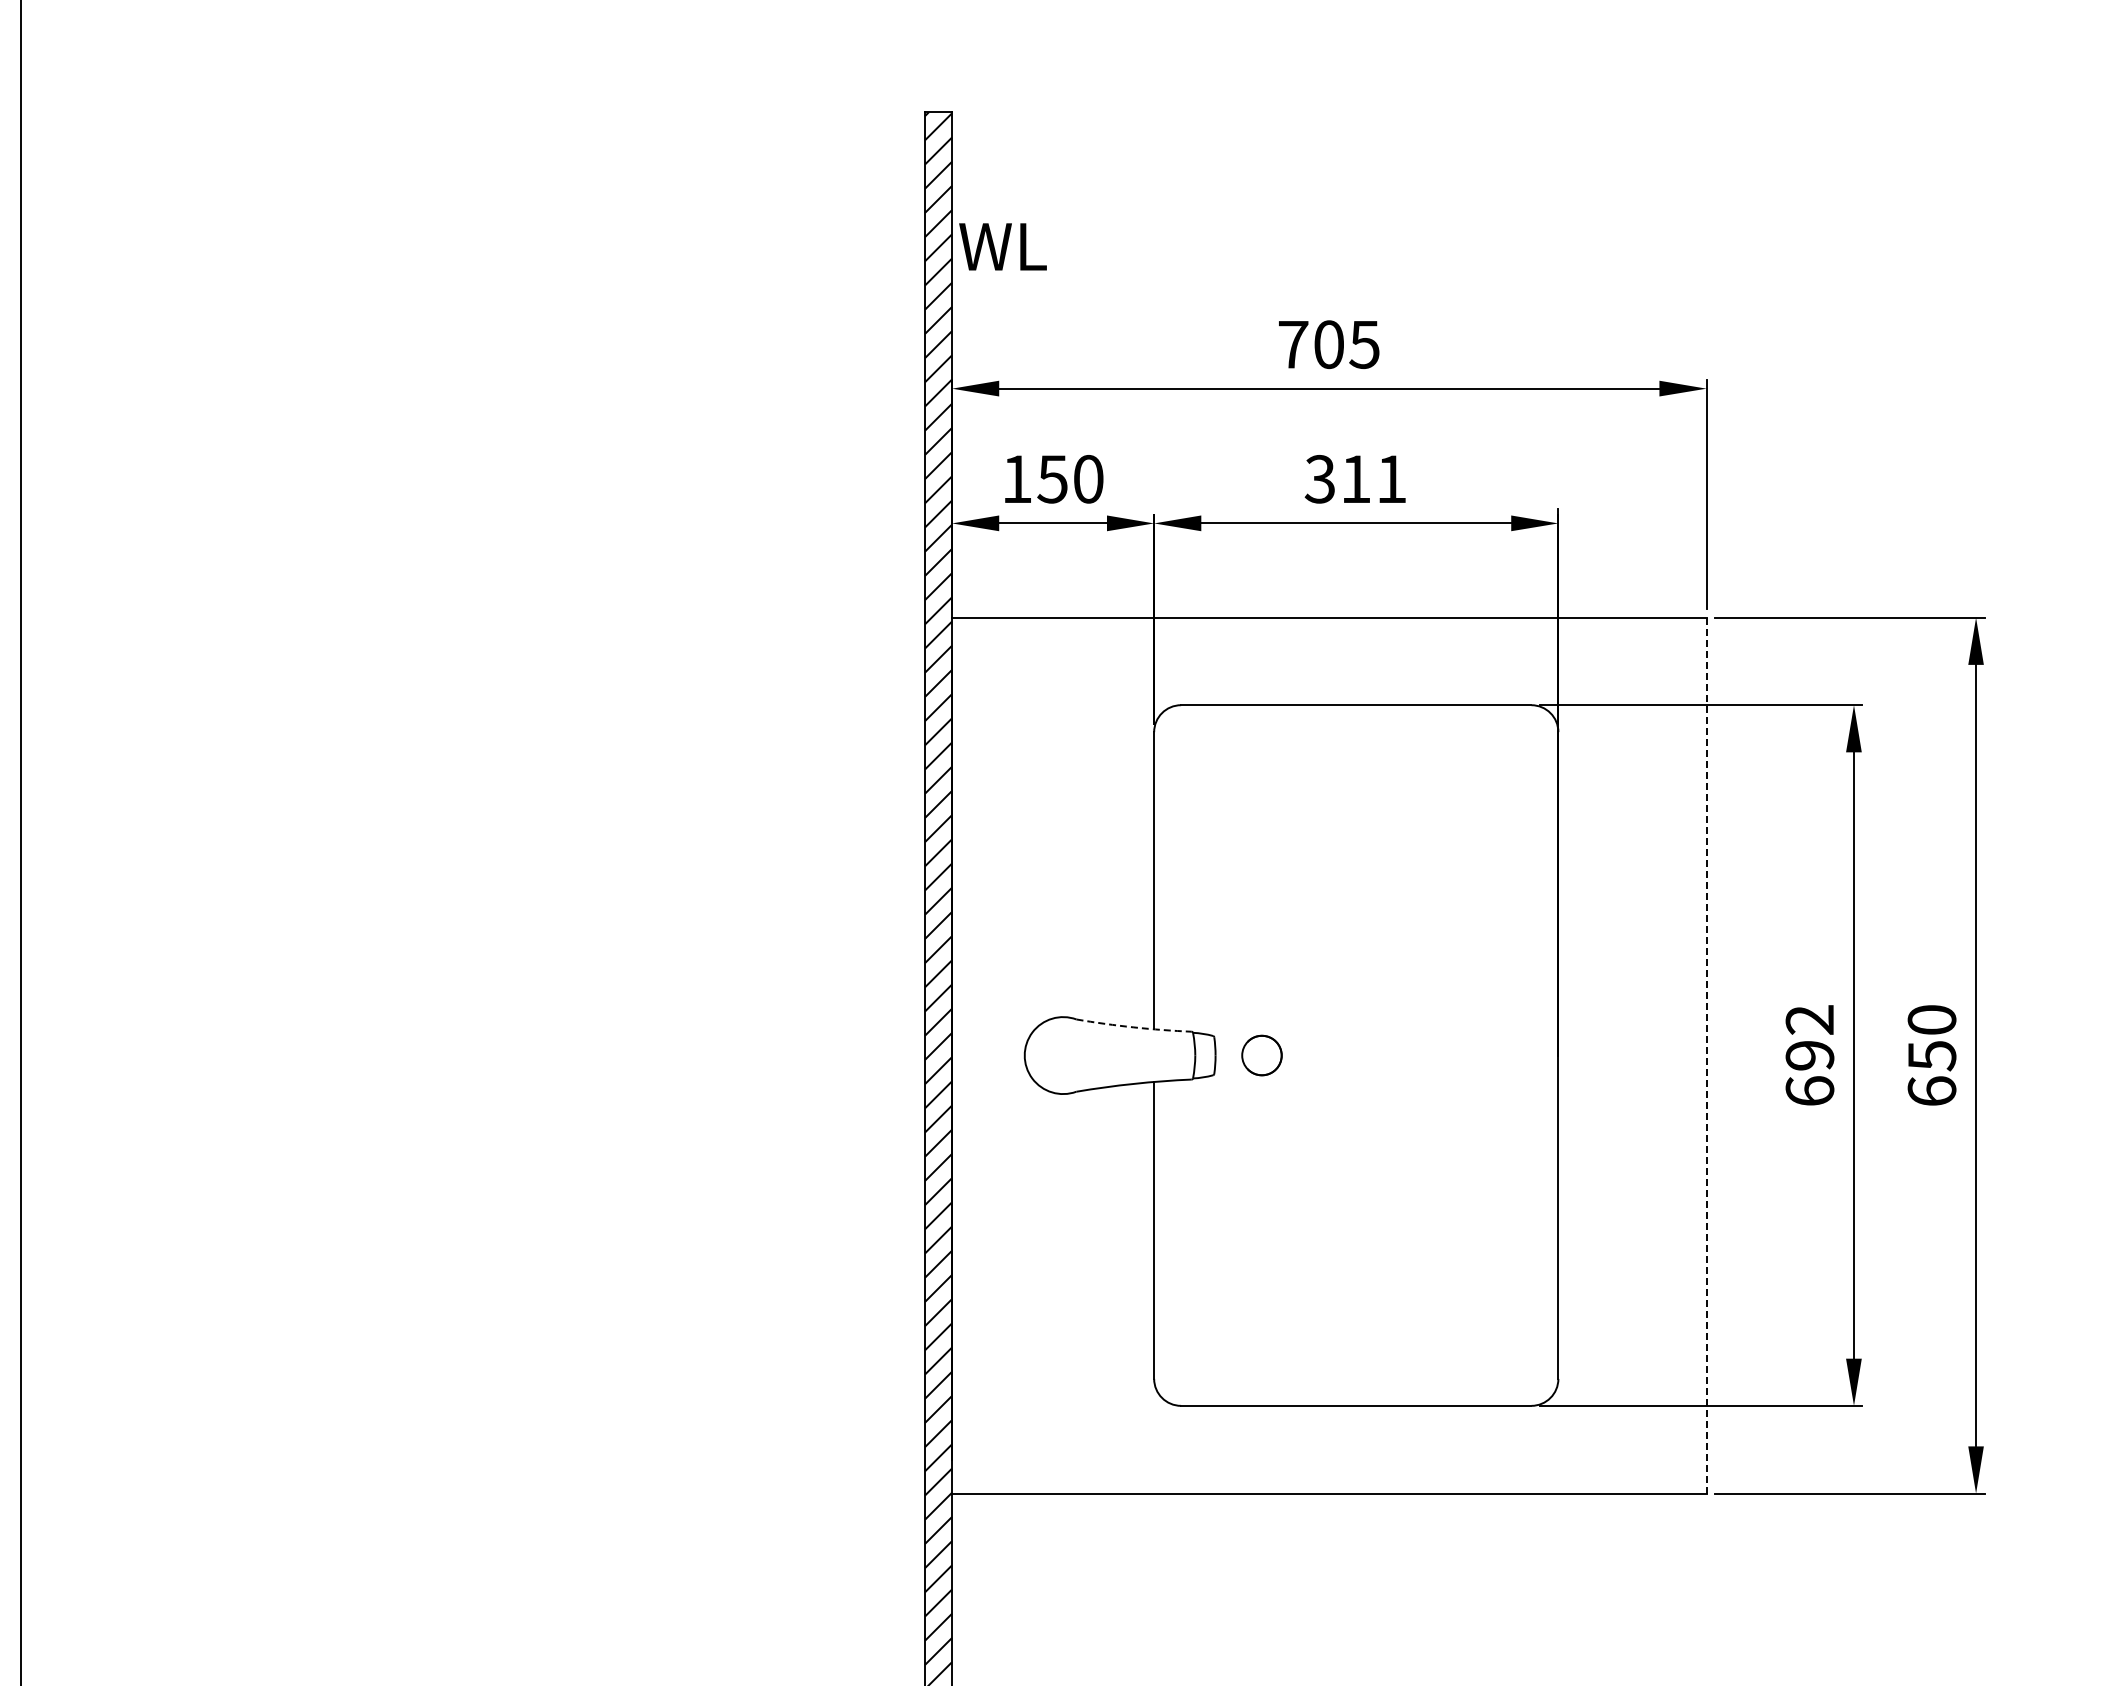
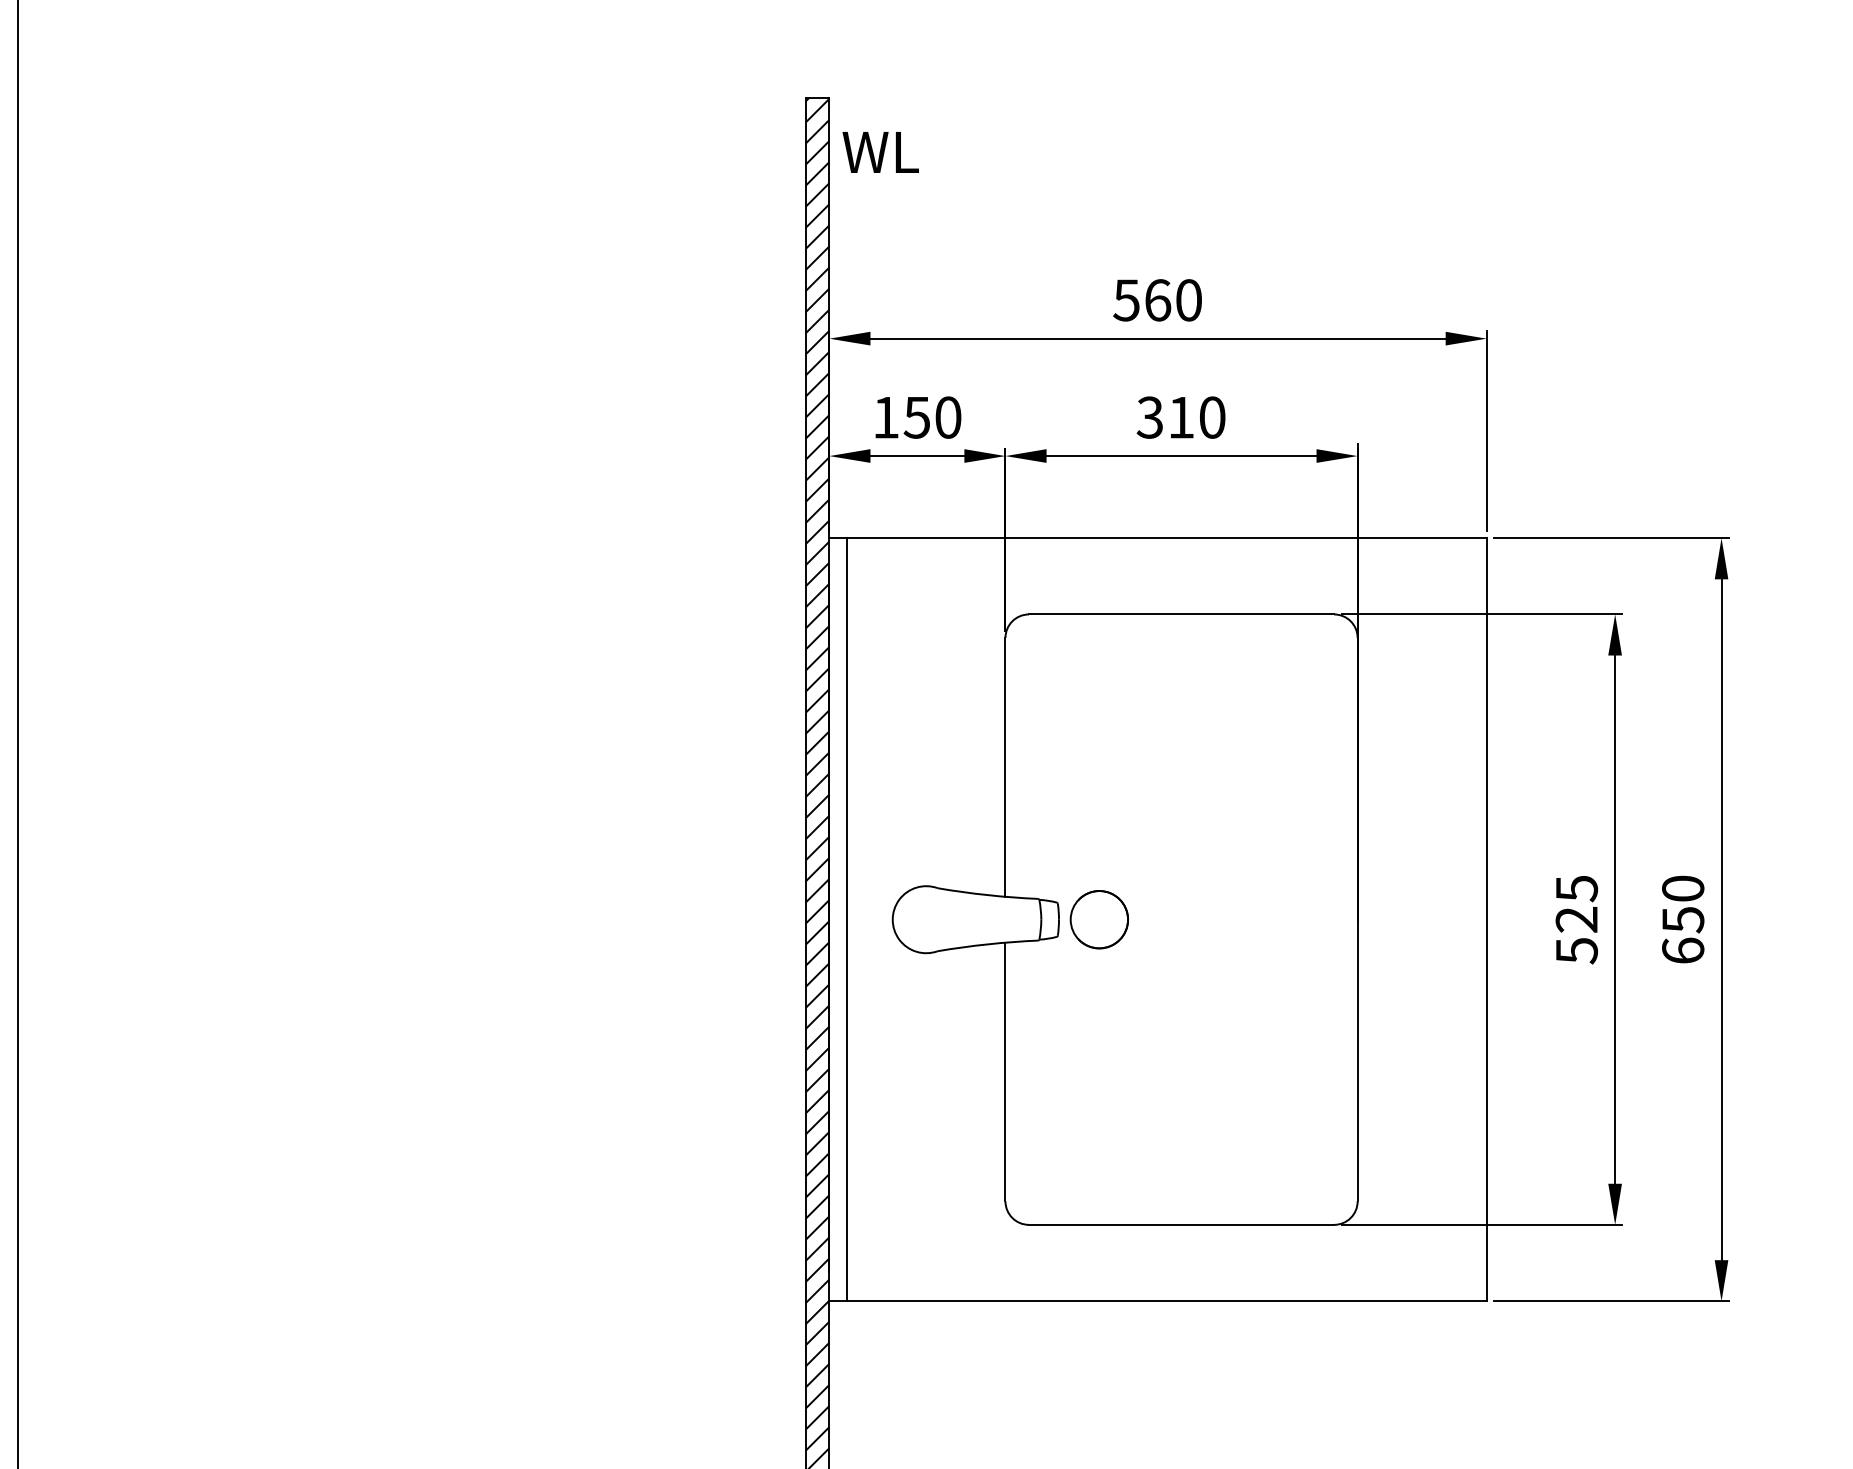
text: (1002, 246) -> (880, 152), moved
text: (1328, 344) -> (1157, 300), 705 -> 560
text: (1391, 479) -> (1212, 417), 311 -> 310
arc: (1133, 1027) -> (987, 895), dashed -> solid
line: (972, 1055) -> (847, 919), added
part: (1261, 1055) -> (1098, 919), size x1.67
line: (1706, 1055) -> (1486, 919), dashed -> solid
text: (1809, 1056) -> (1576, 920), 692 -> 525

